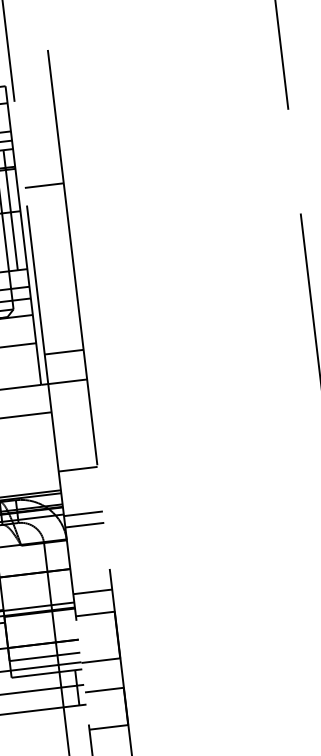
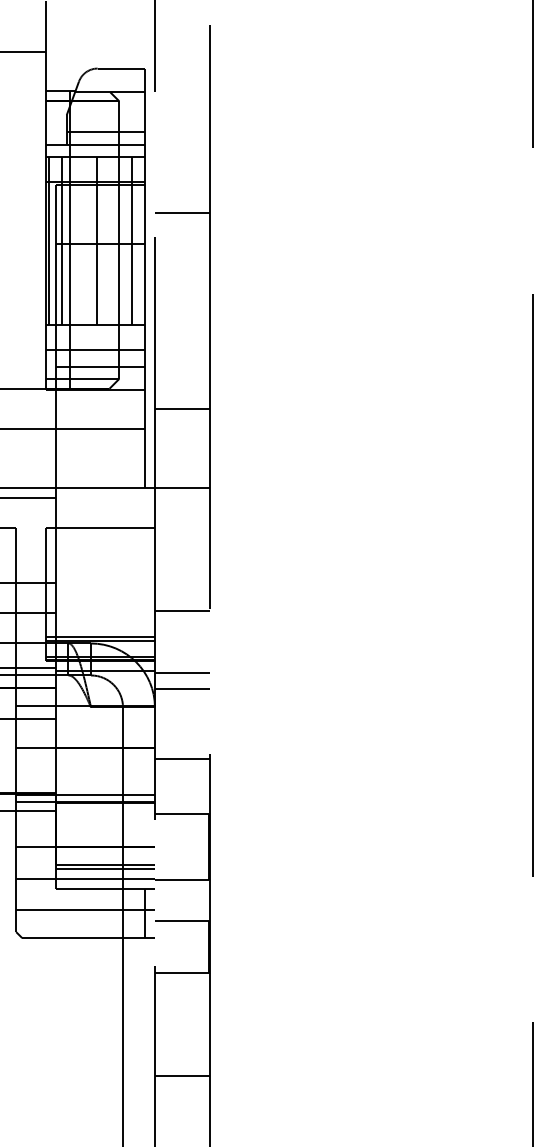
line: (64, 352) -> (182, 409), moved
line: (92, 592) -> (182, 759), moved
line: (45, 659) -> (105, 868), added

